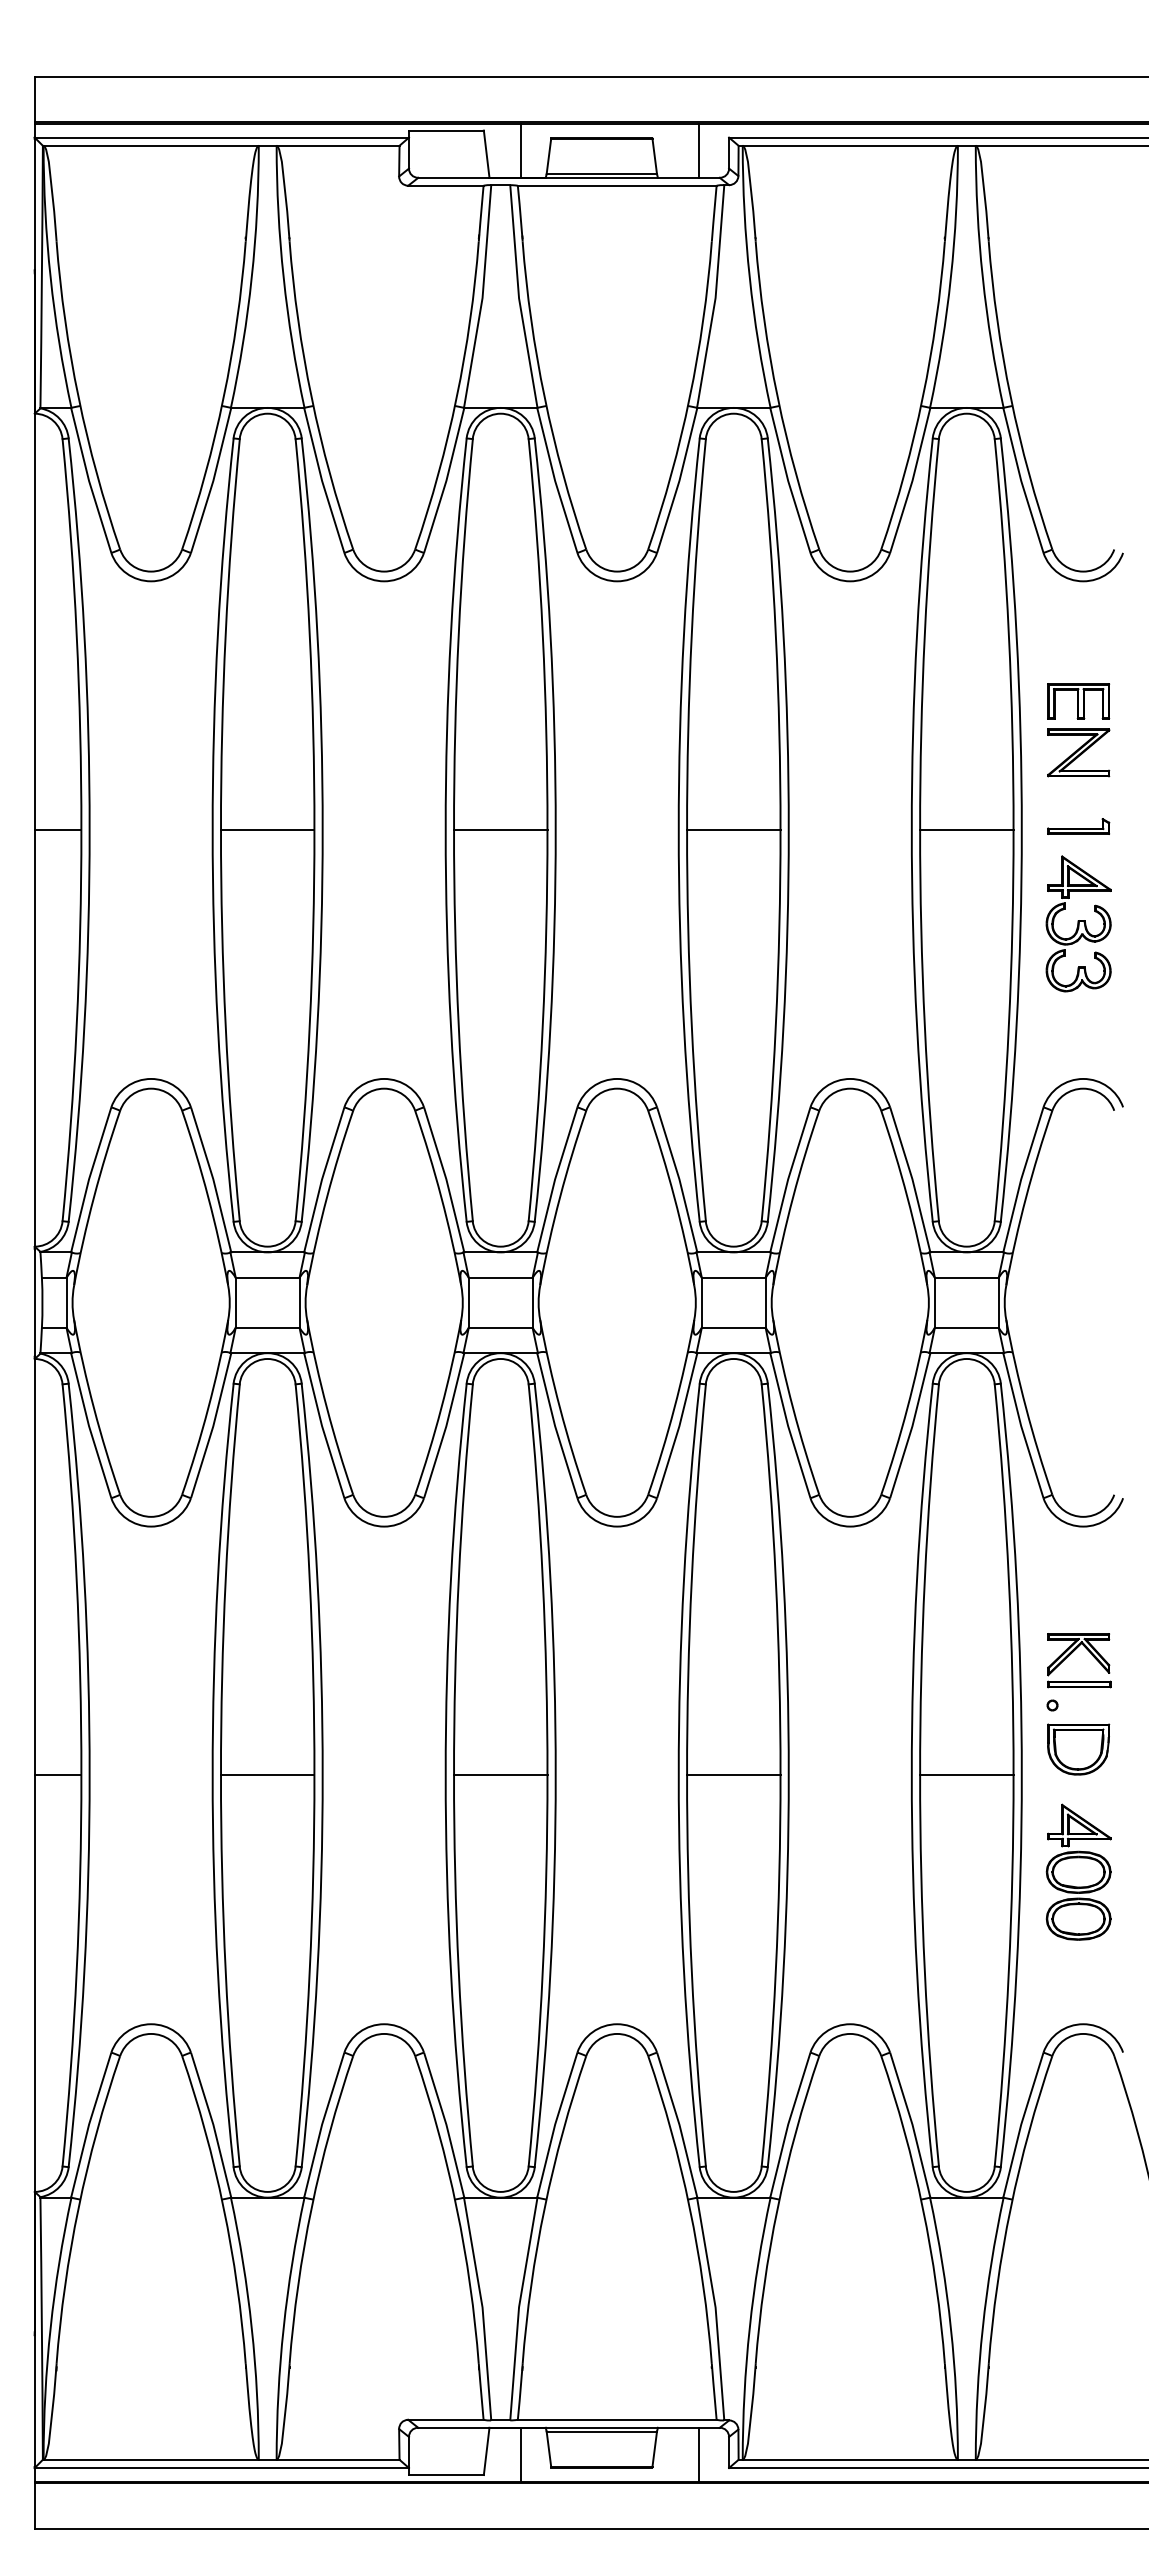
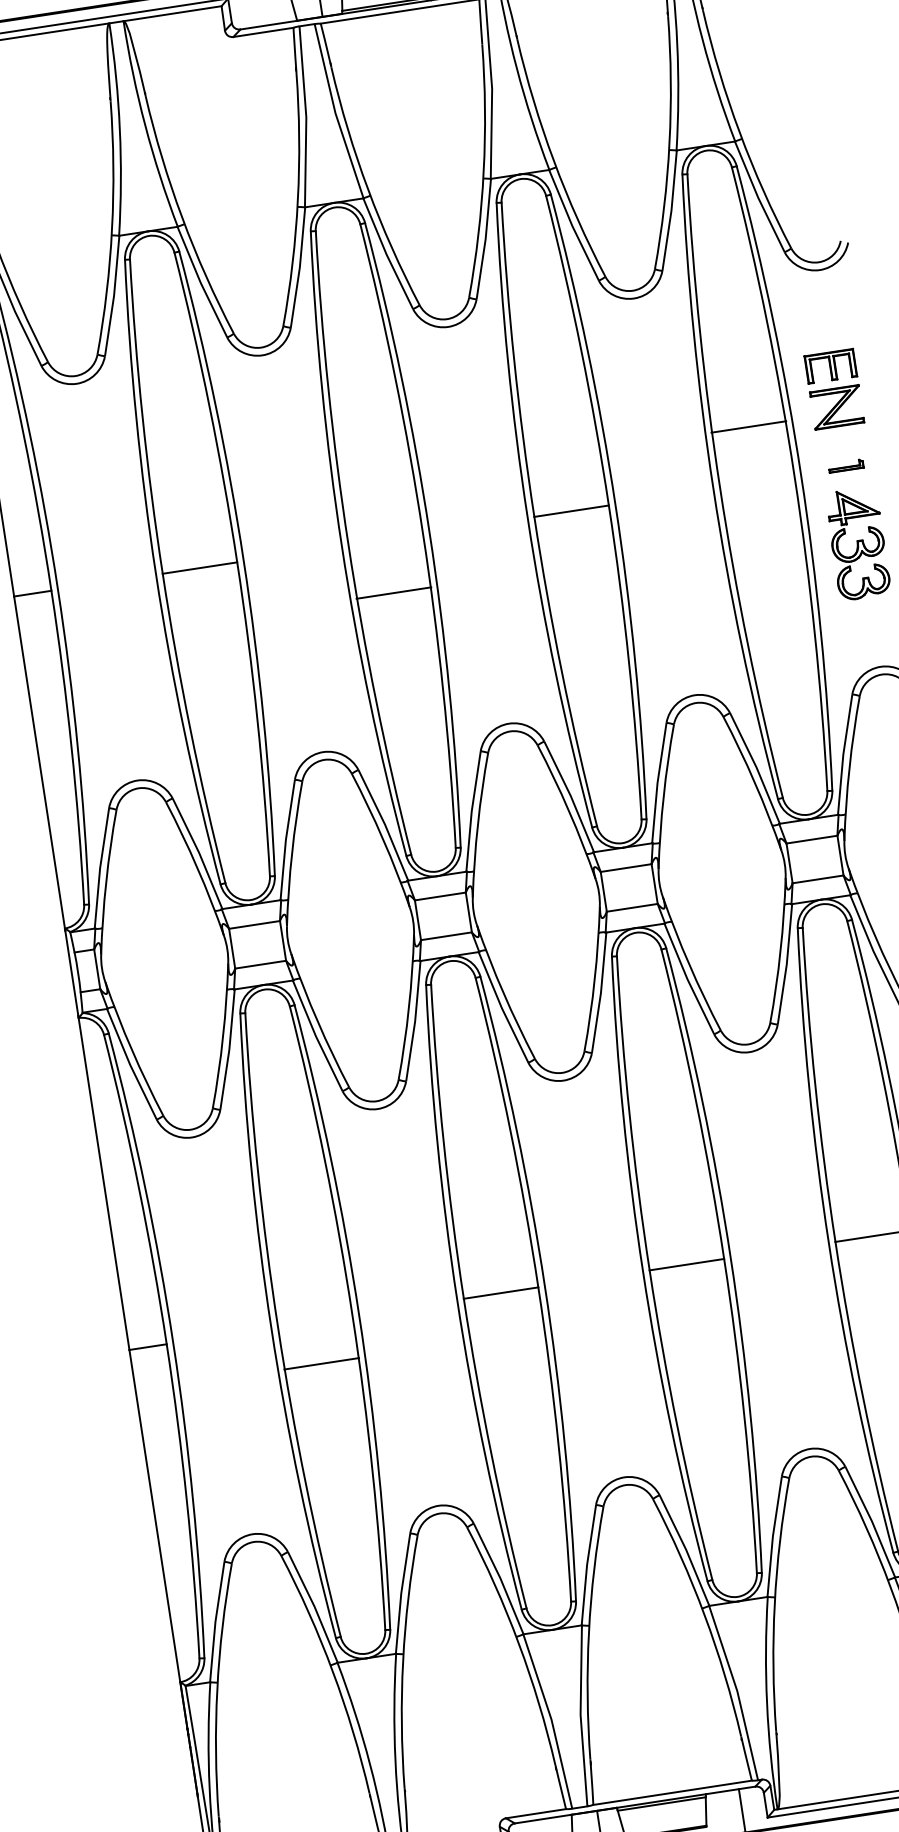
part: (1078, 826) -> (845, 466), size x0.7
line: (500, 830) -> (393, 593), moved
line: (966, 830) -> (748, 427), moved
line: (267, 1775) -> (321, 1363), moved

